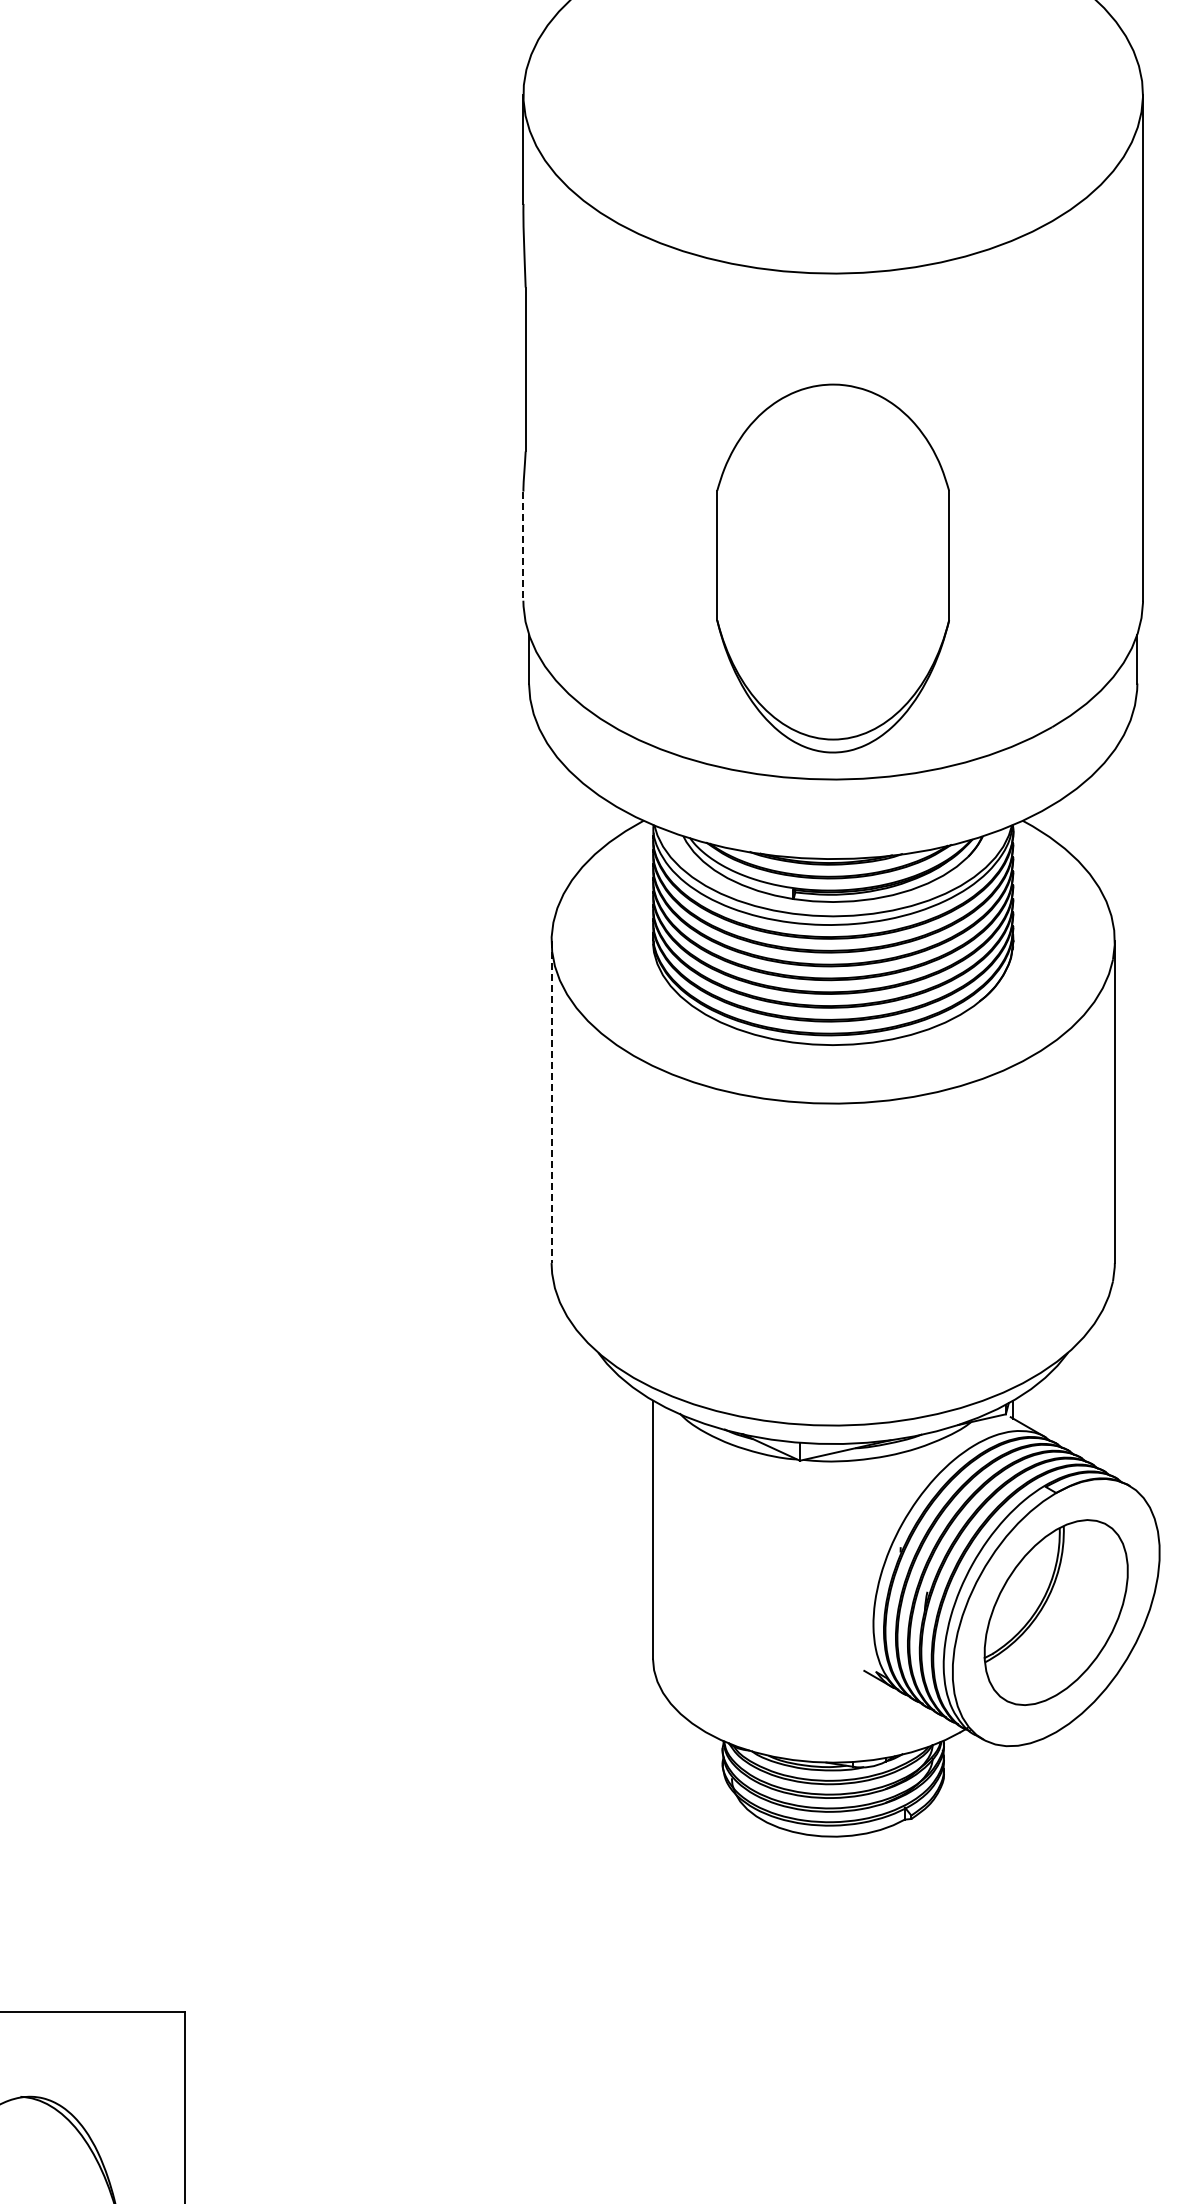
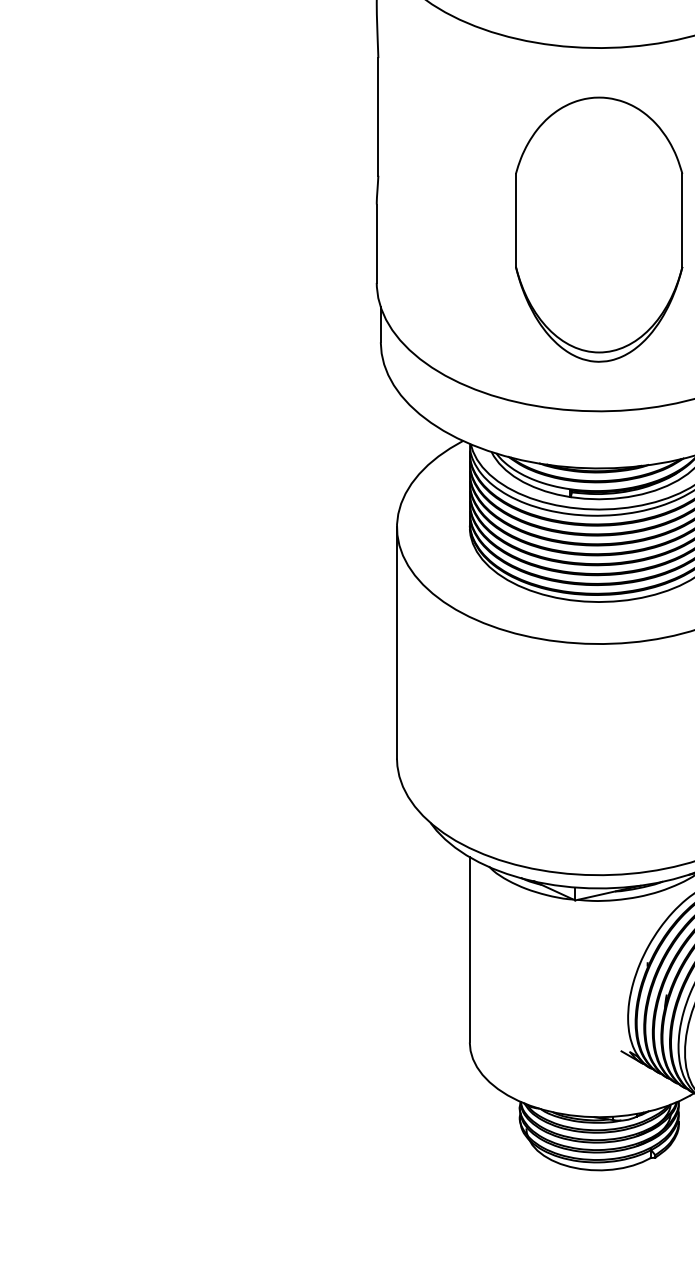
line: (523, 546) -> (376, 244), dashed -> solid
part: (832, 568) -> (598, 229), moved
line: (551, 1102) -> (396, 643), dashed -> solid

